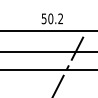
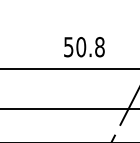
text: (60, 18) -> (99, 46), 50.2 -> 50.8

